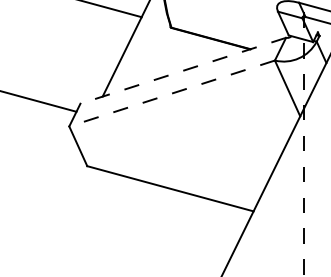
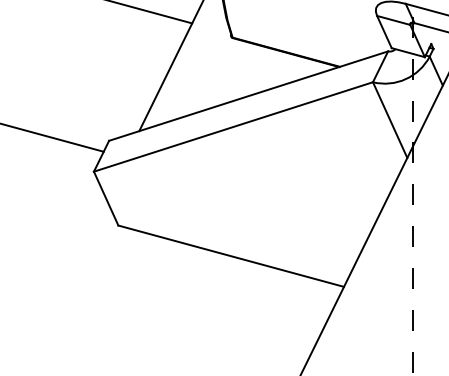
line: (183, 70) -> (248, 95), dashed -> solid
line: (172, 93) -> (233, 126), dashed -> solid

